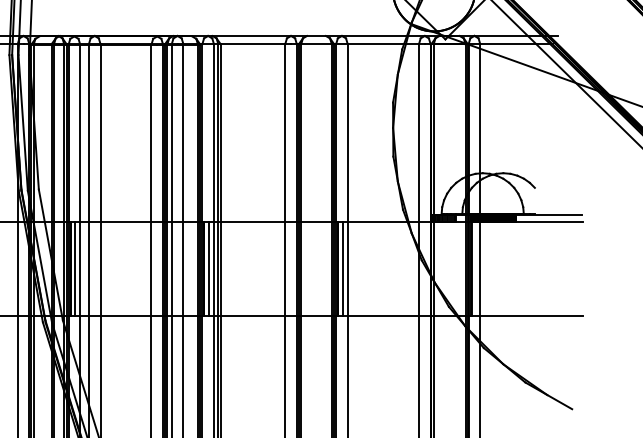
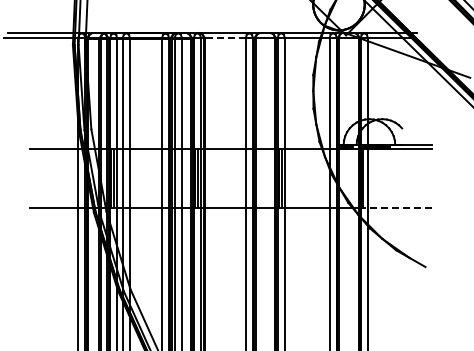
line: (252, 44) -> (225, 38), solid -> dashed
line: (527, 315) -> (397, 208), solid -> dashed

